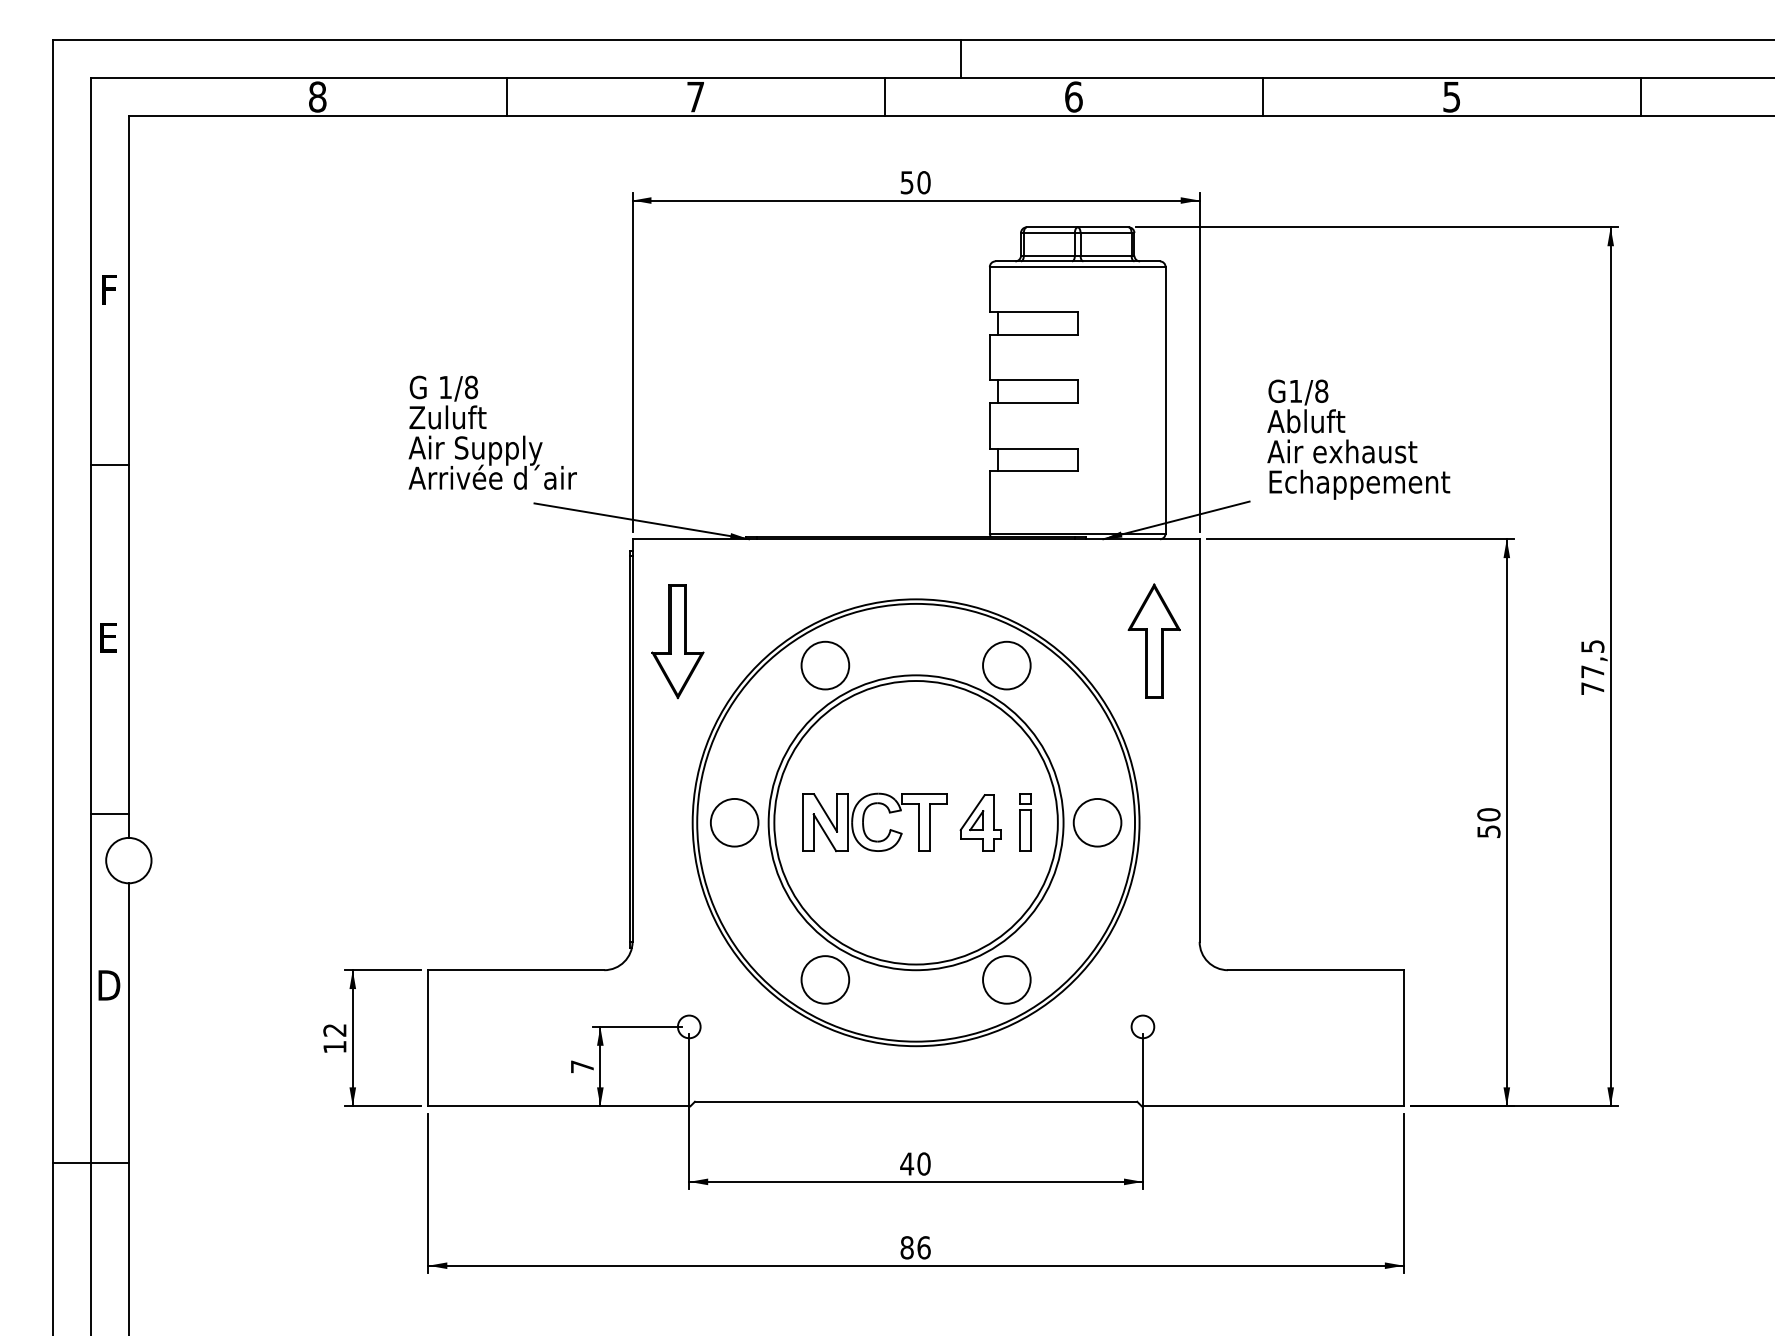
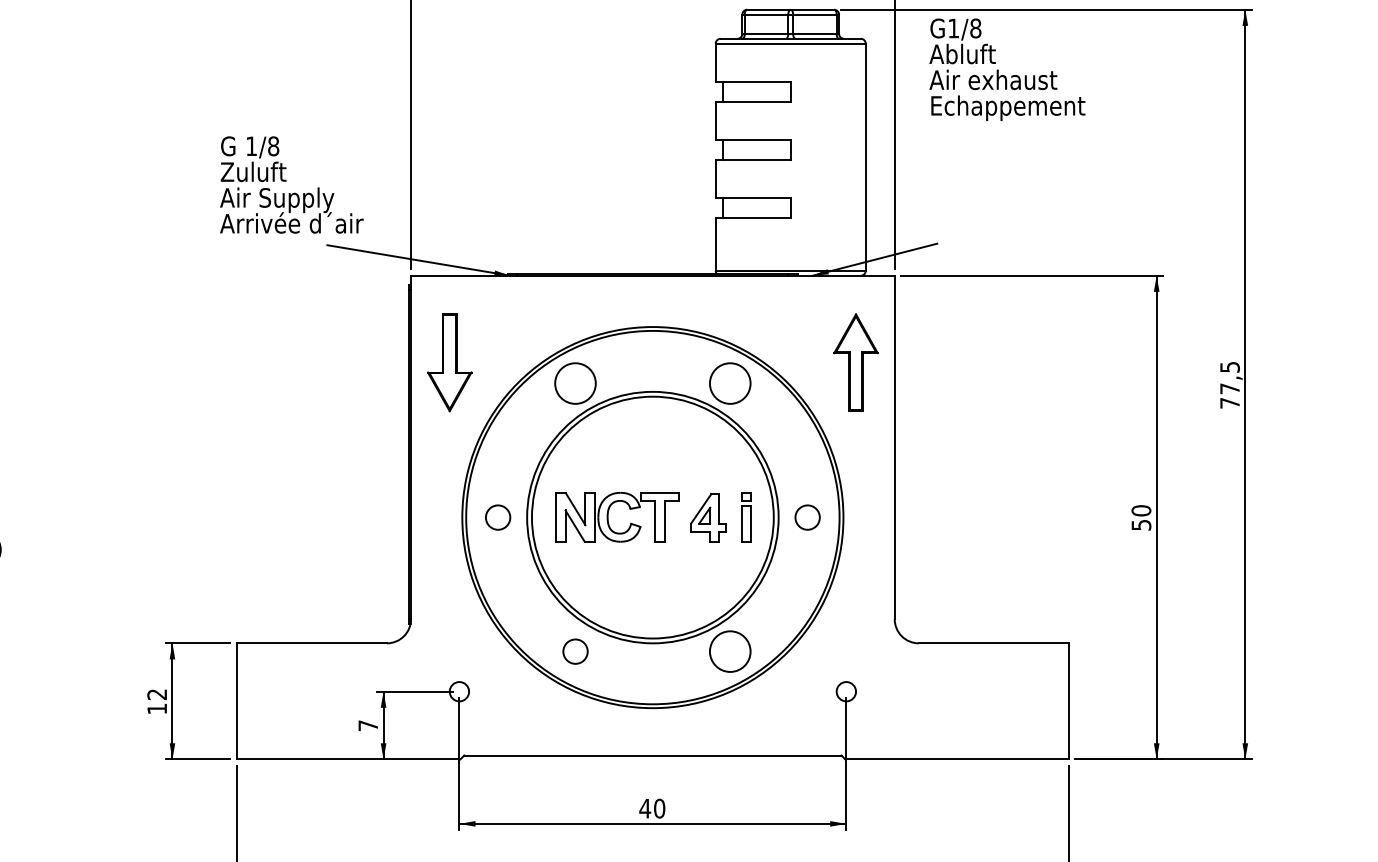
part: (1356, 446) -> (1005, 75), moved
circle: (734, 822) -> (497, 517), size x0.6
circle: (1097, 822) -> (807, 517), size x0.6
circle: (825, 979) -> (575, 651), size x0.6

